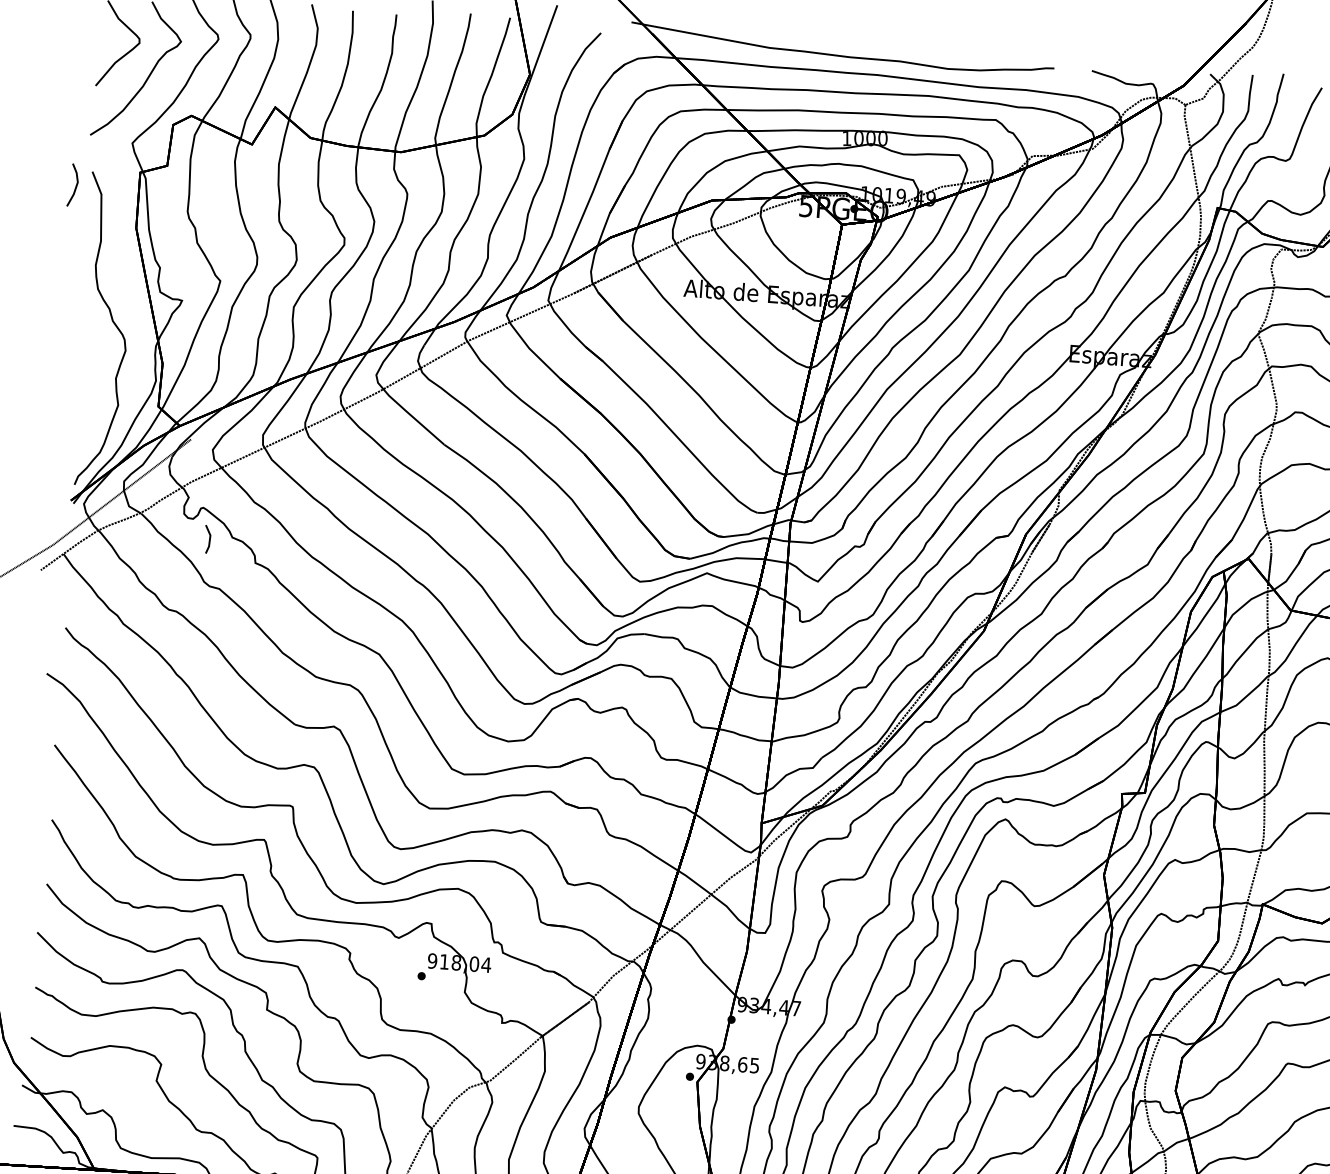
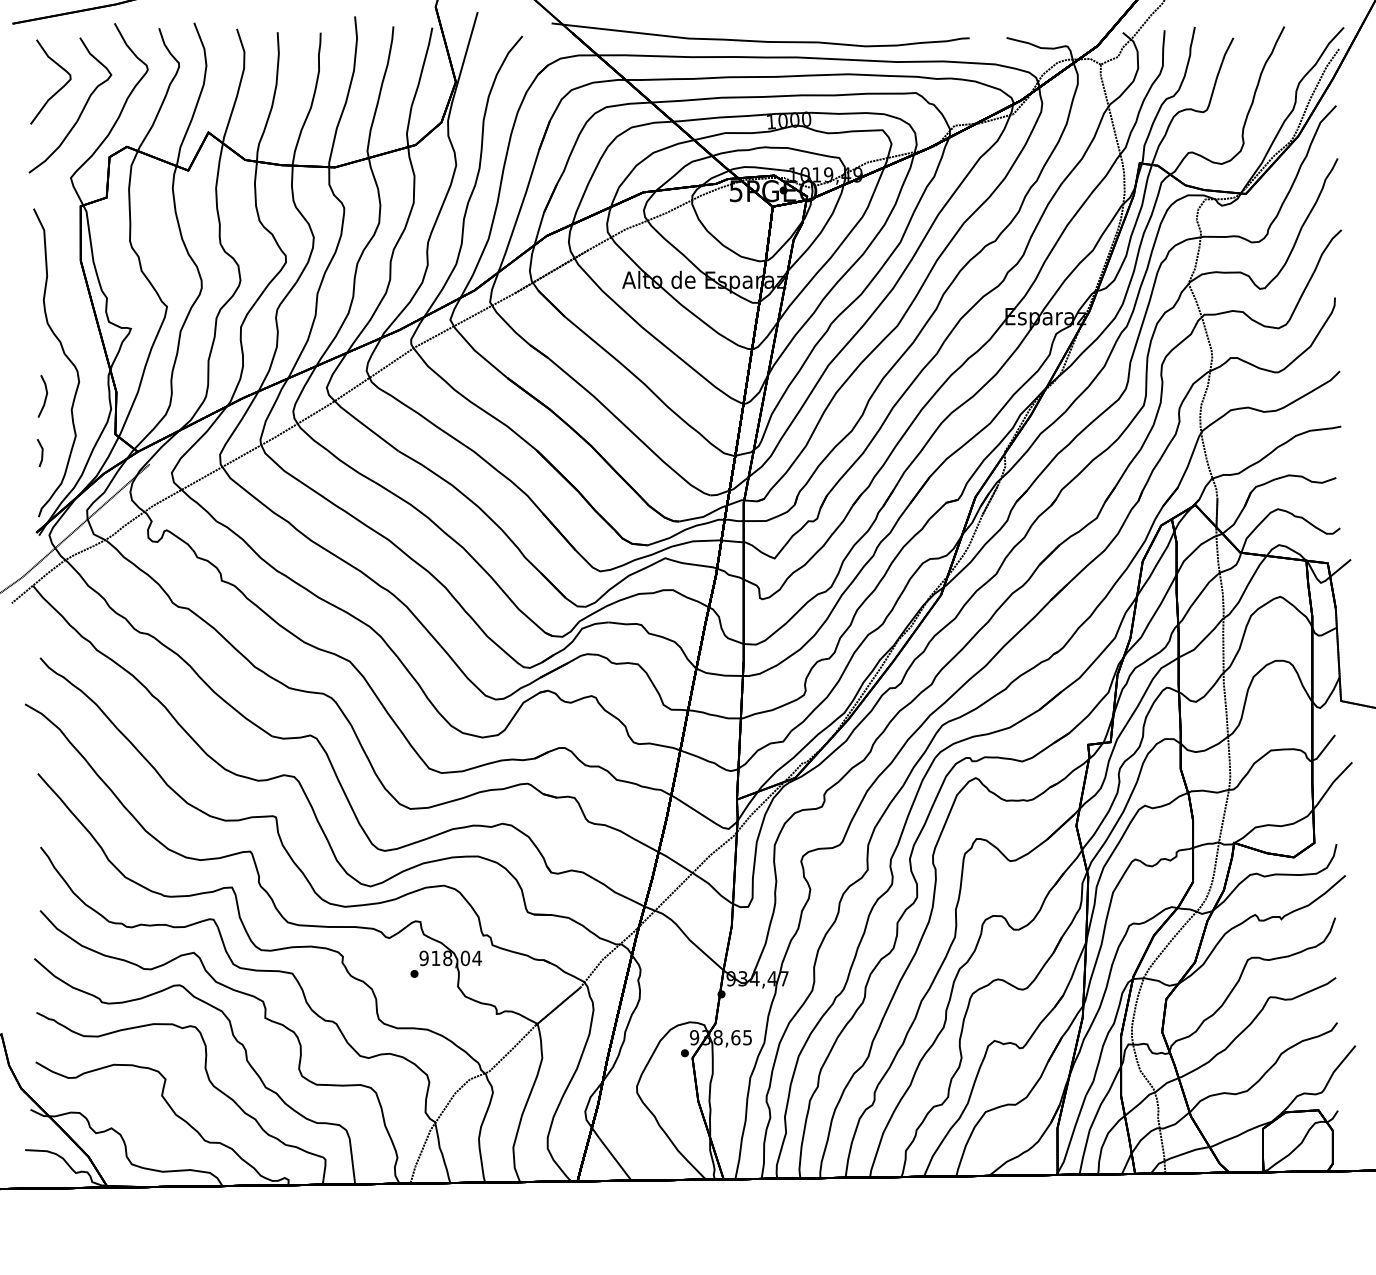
line: (74, 187) -> (44, 398), moved
line: (208, 539) -> (41, 453), moved

